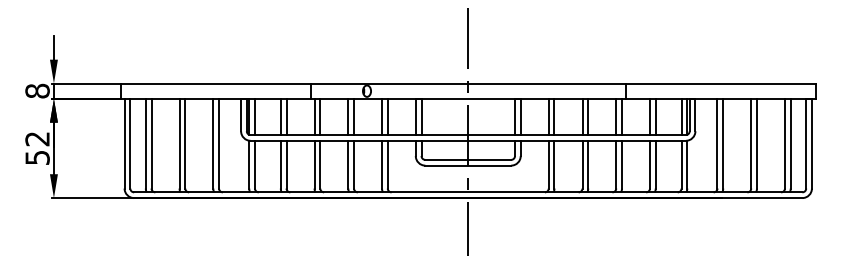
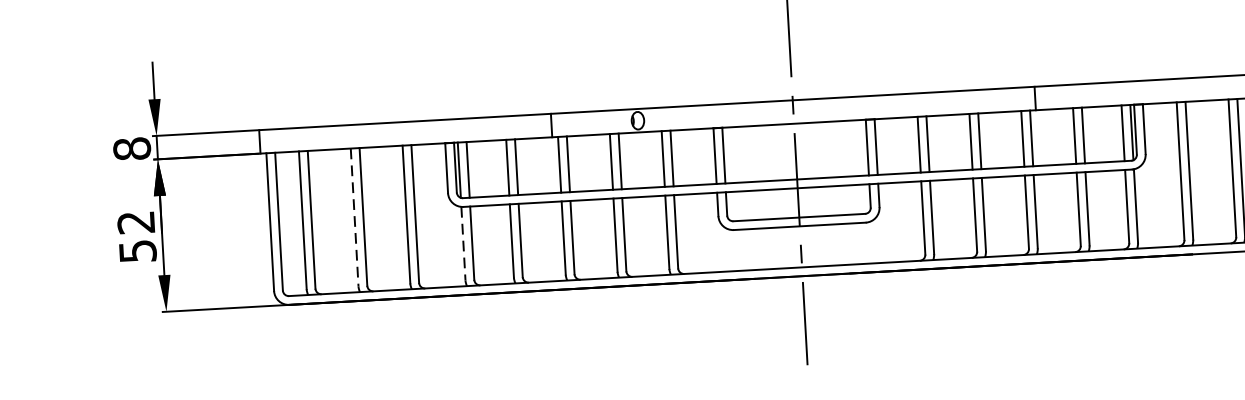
line: (179, 143) -> (354, 217), solid -> dashed
line: (249, 164) -> (463, 243), solid -> dashed

